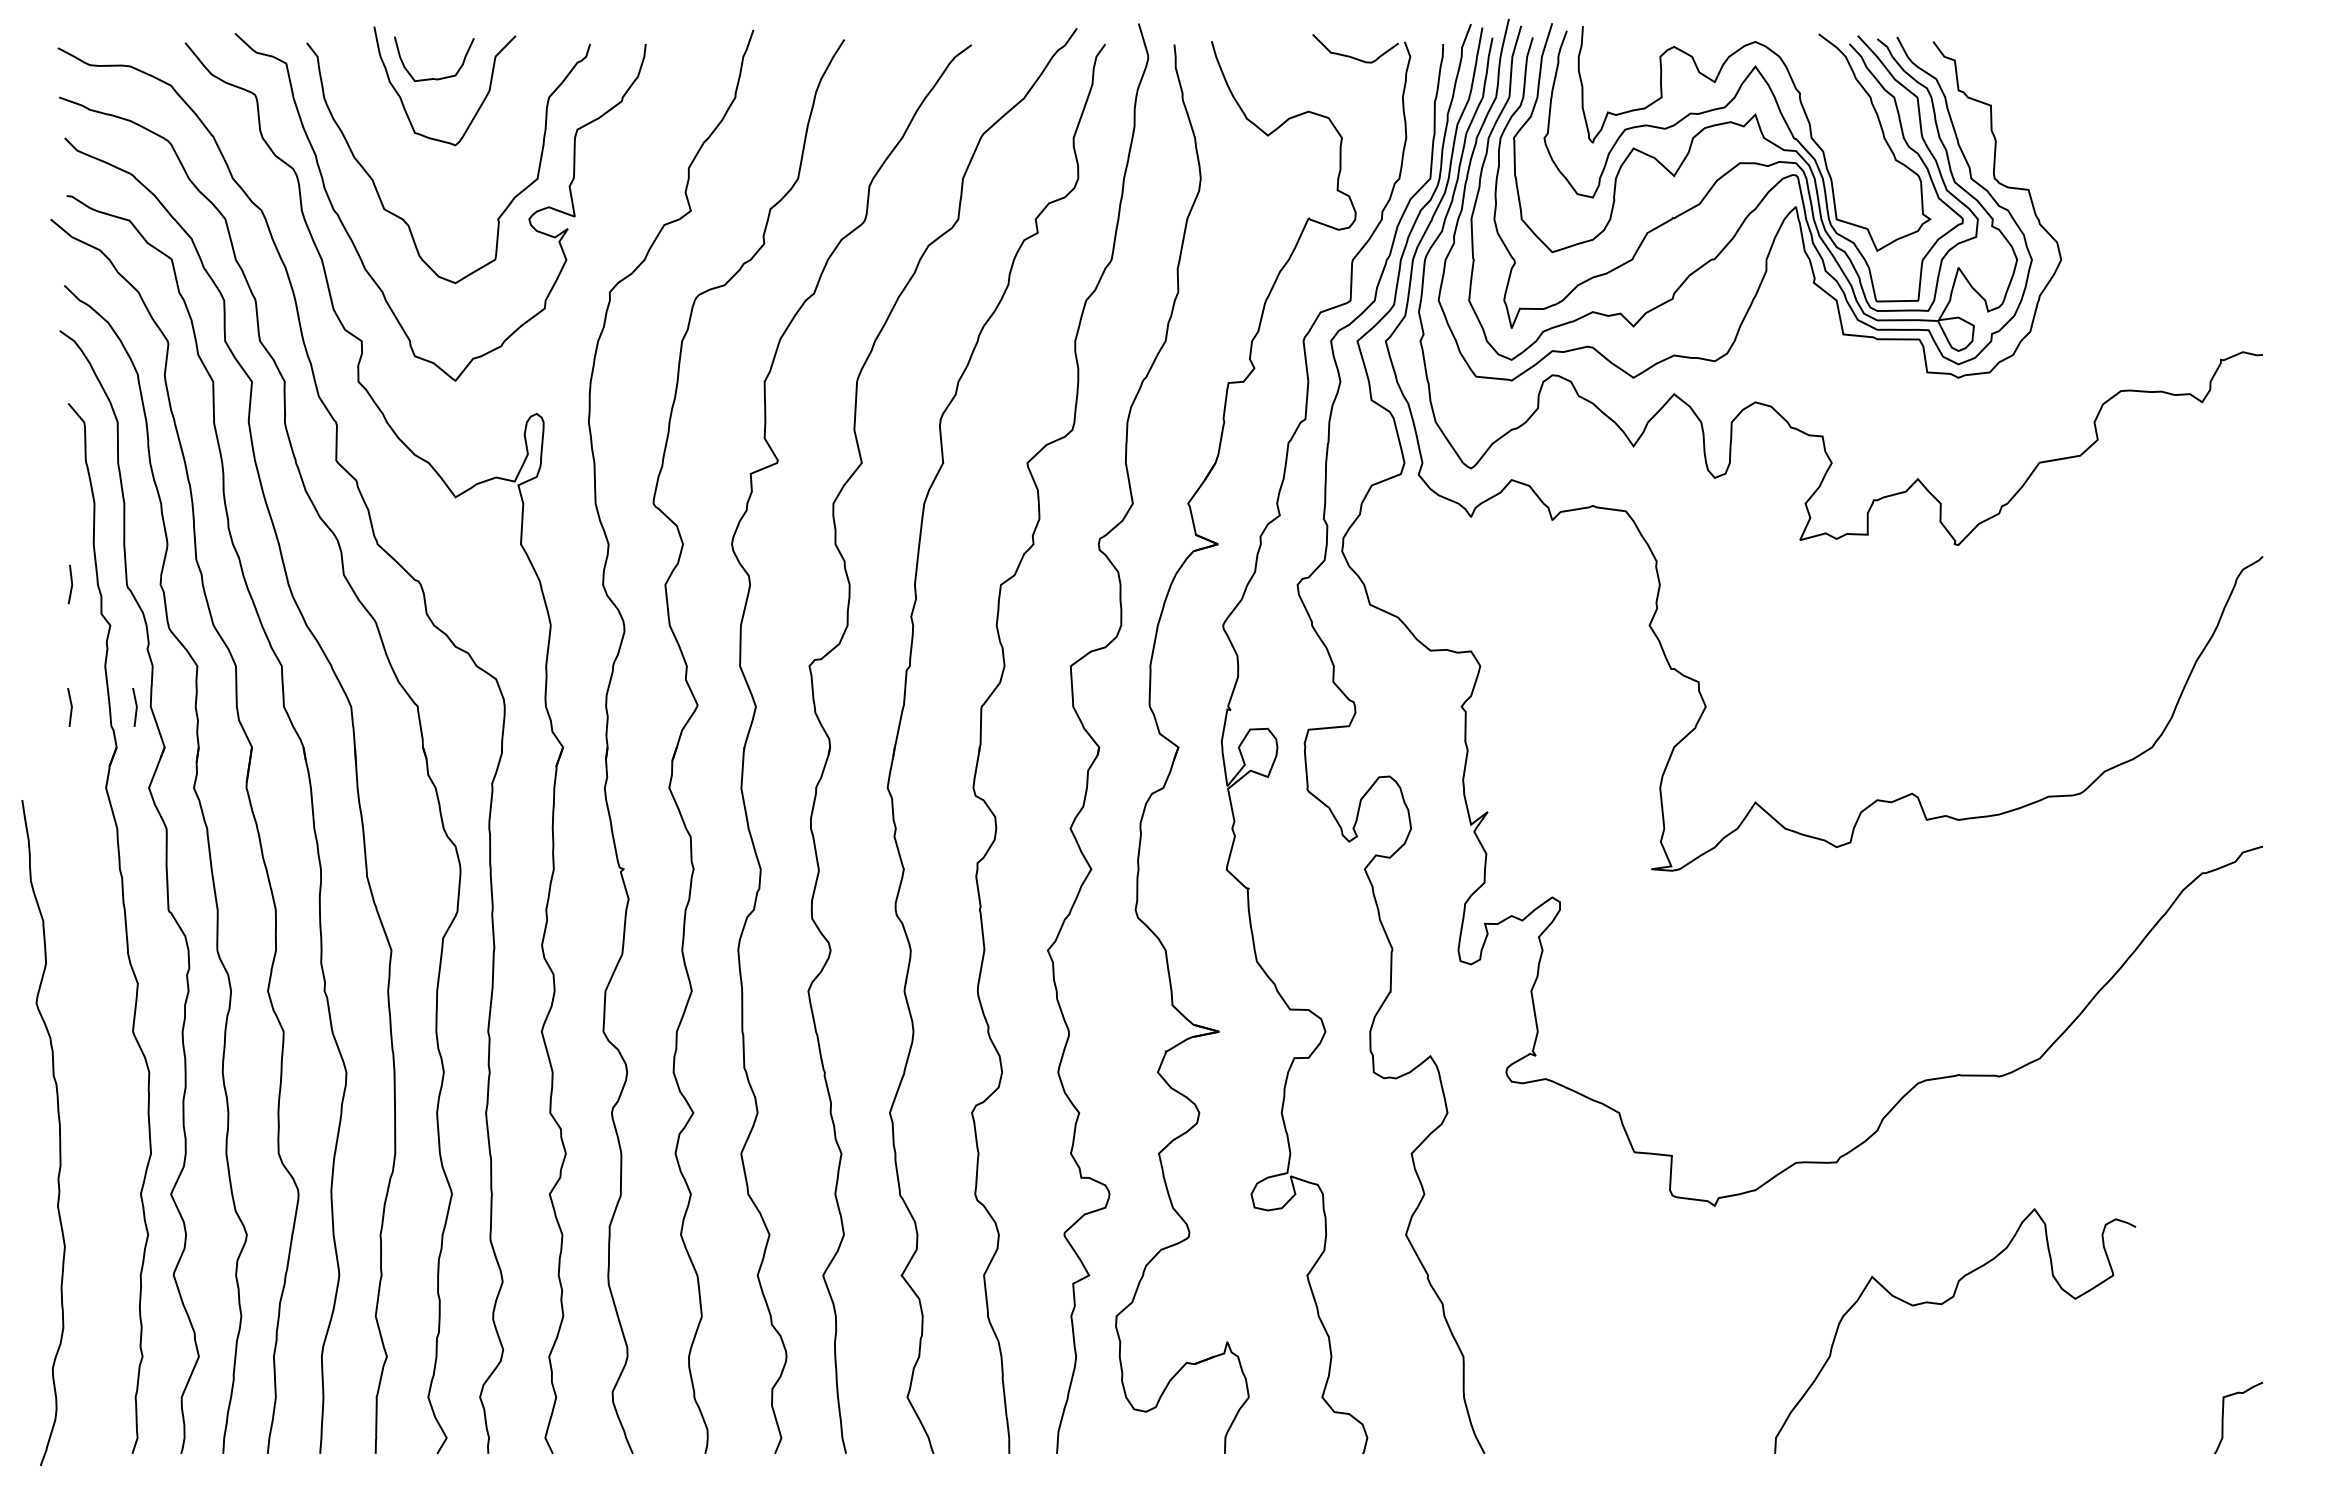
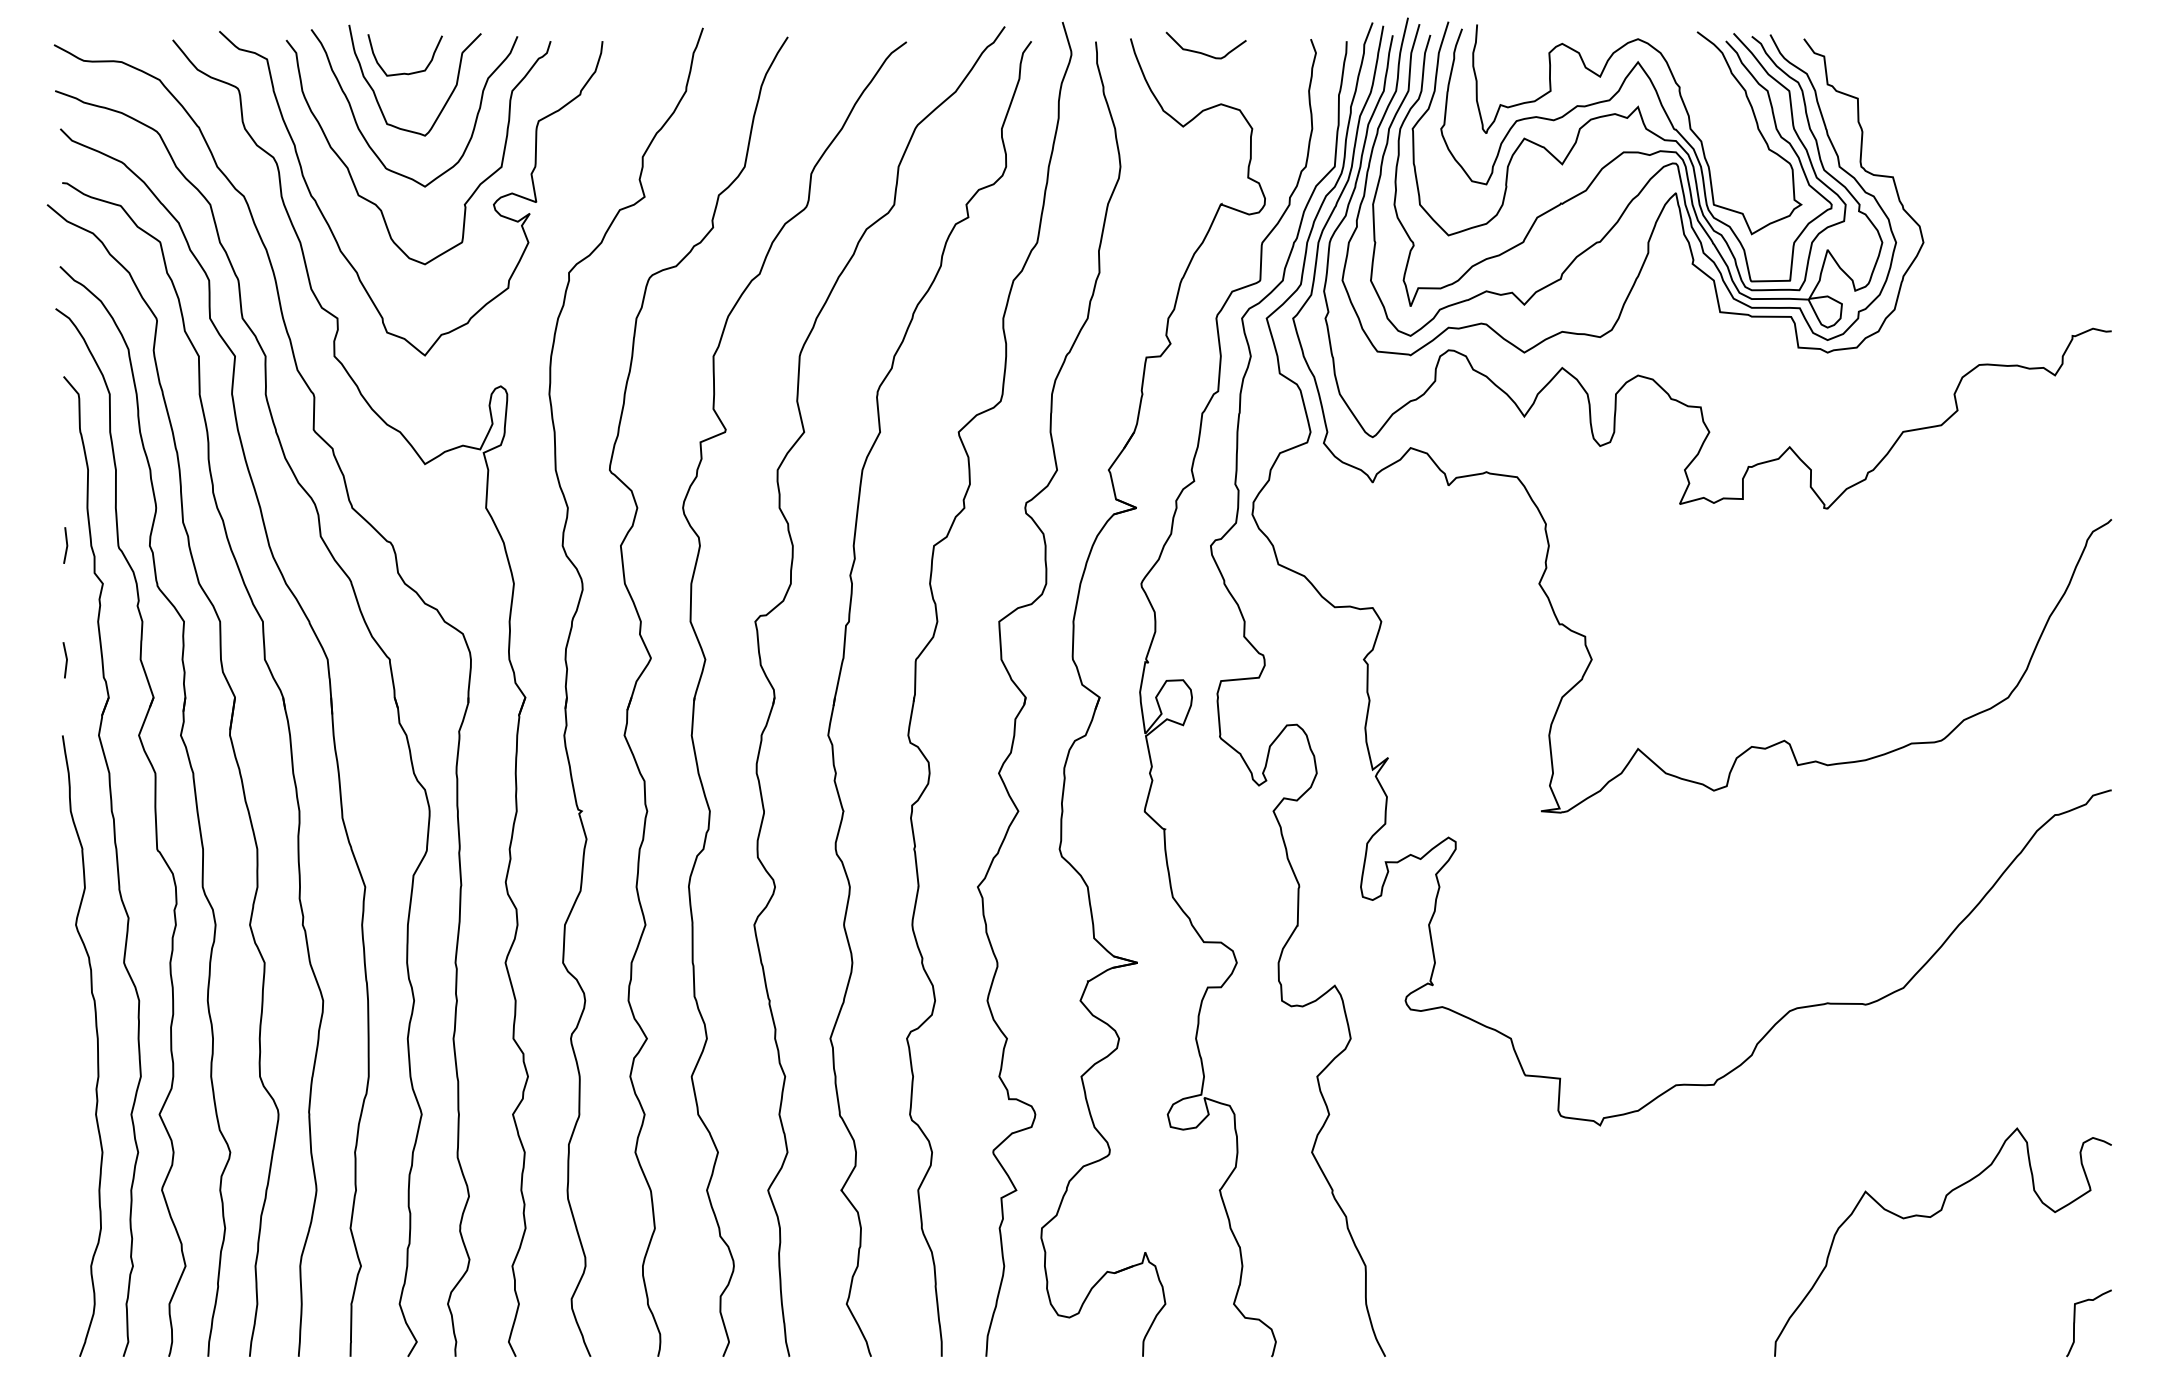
curve: (1352, 56) -> (1203, 52), moved
curve: (390, 145) -> (364, 135), added
line: (135, 707) -> (126, 660), removed
curve: (59, 1132) -> (97, 1045), moved
curve: (1943, 1304) -> (1932, 1217), moved

